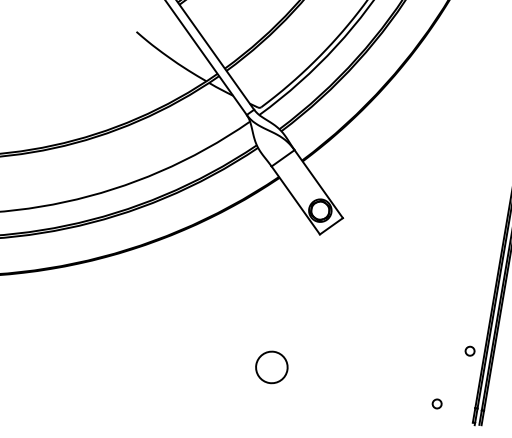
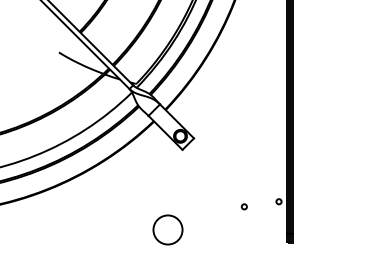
circle: (271, 366) -> (167, 229), size x1.6
circle: (435, 403) -> (243, 206), moved

